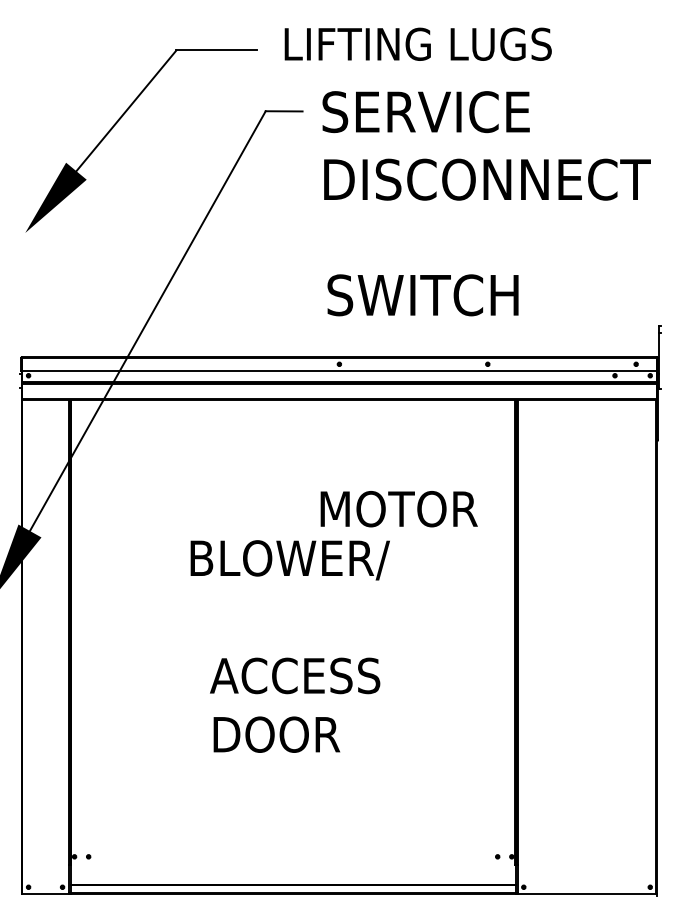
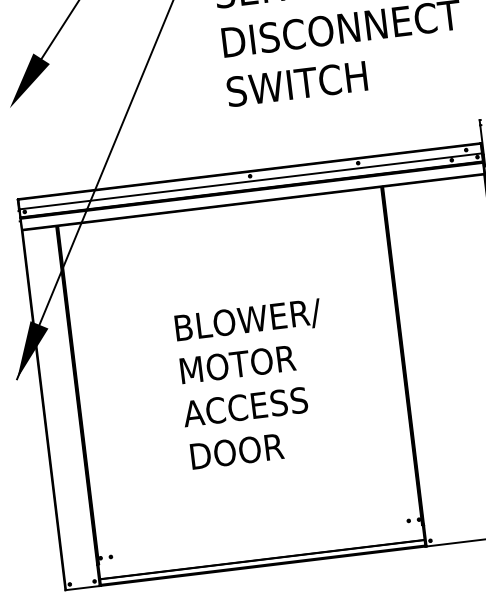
text: (422, 295) -> (296, 84), moved
text: (398, 509) -> (237, 364), moved
text: (289, 560) -> (247, 321), moved

